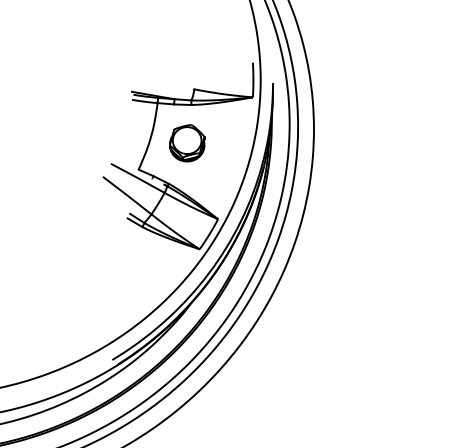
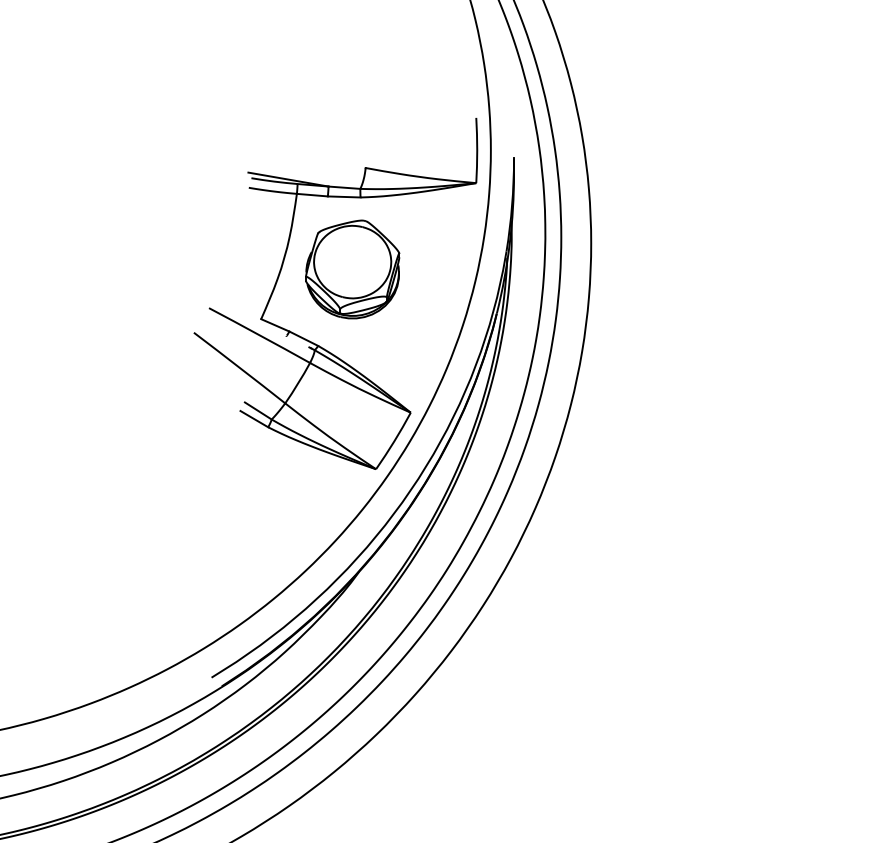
part: (186, 143) -> (351, 269), size x1.43

